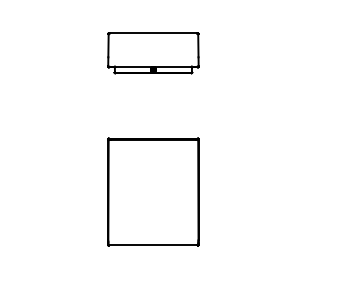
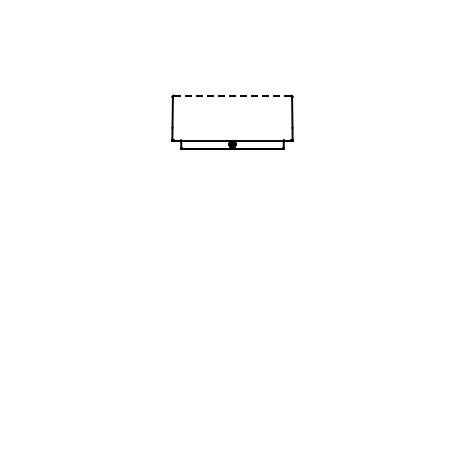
line: (153, 33) -> (232, 96), solid -> dashed
part: (153, 192) -> (232, 307), removed

